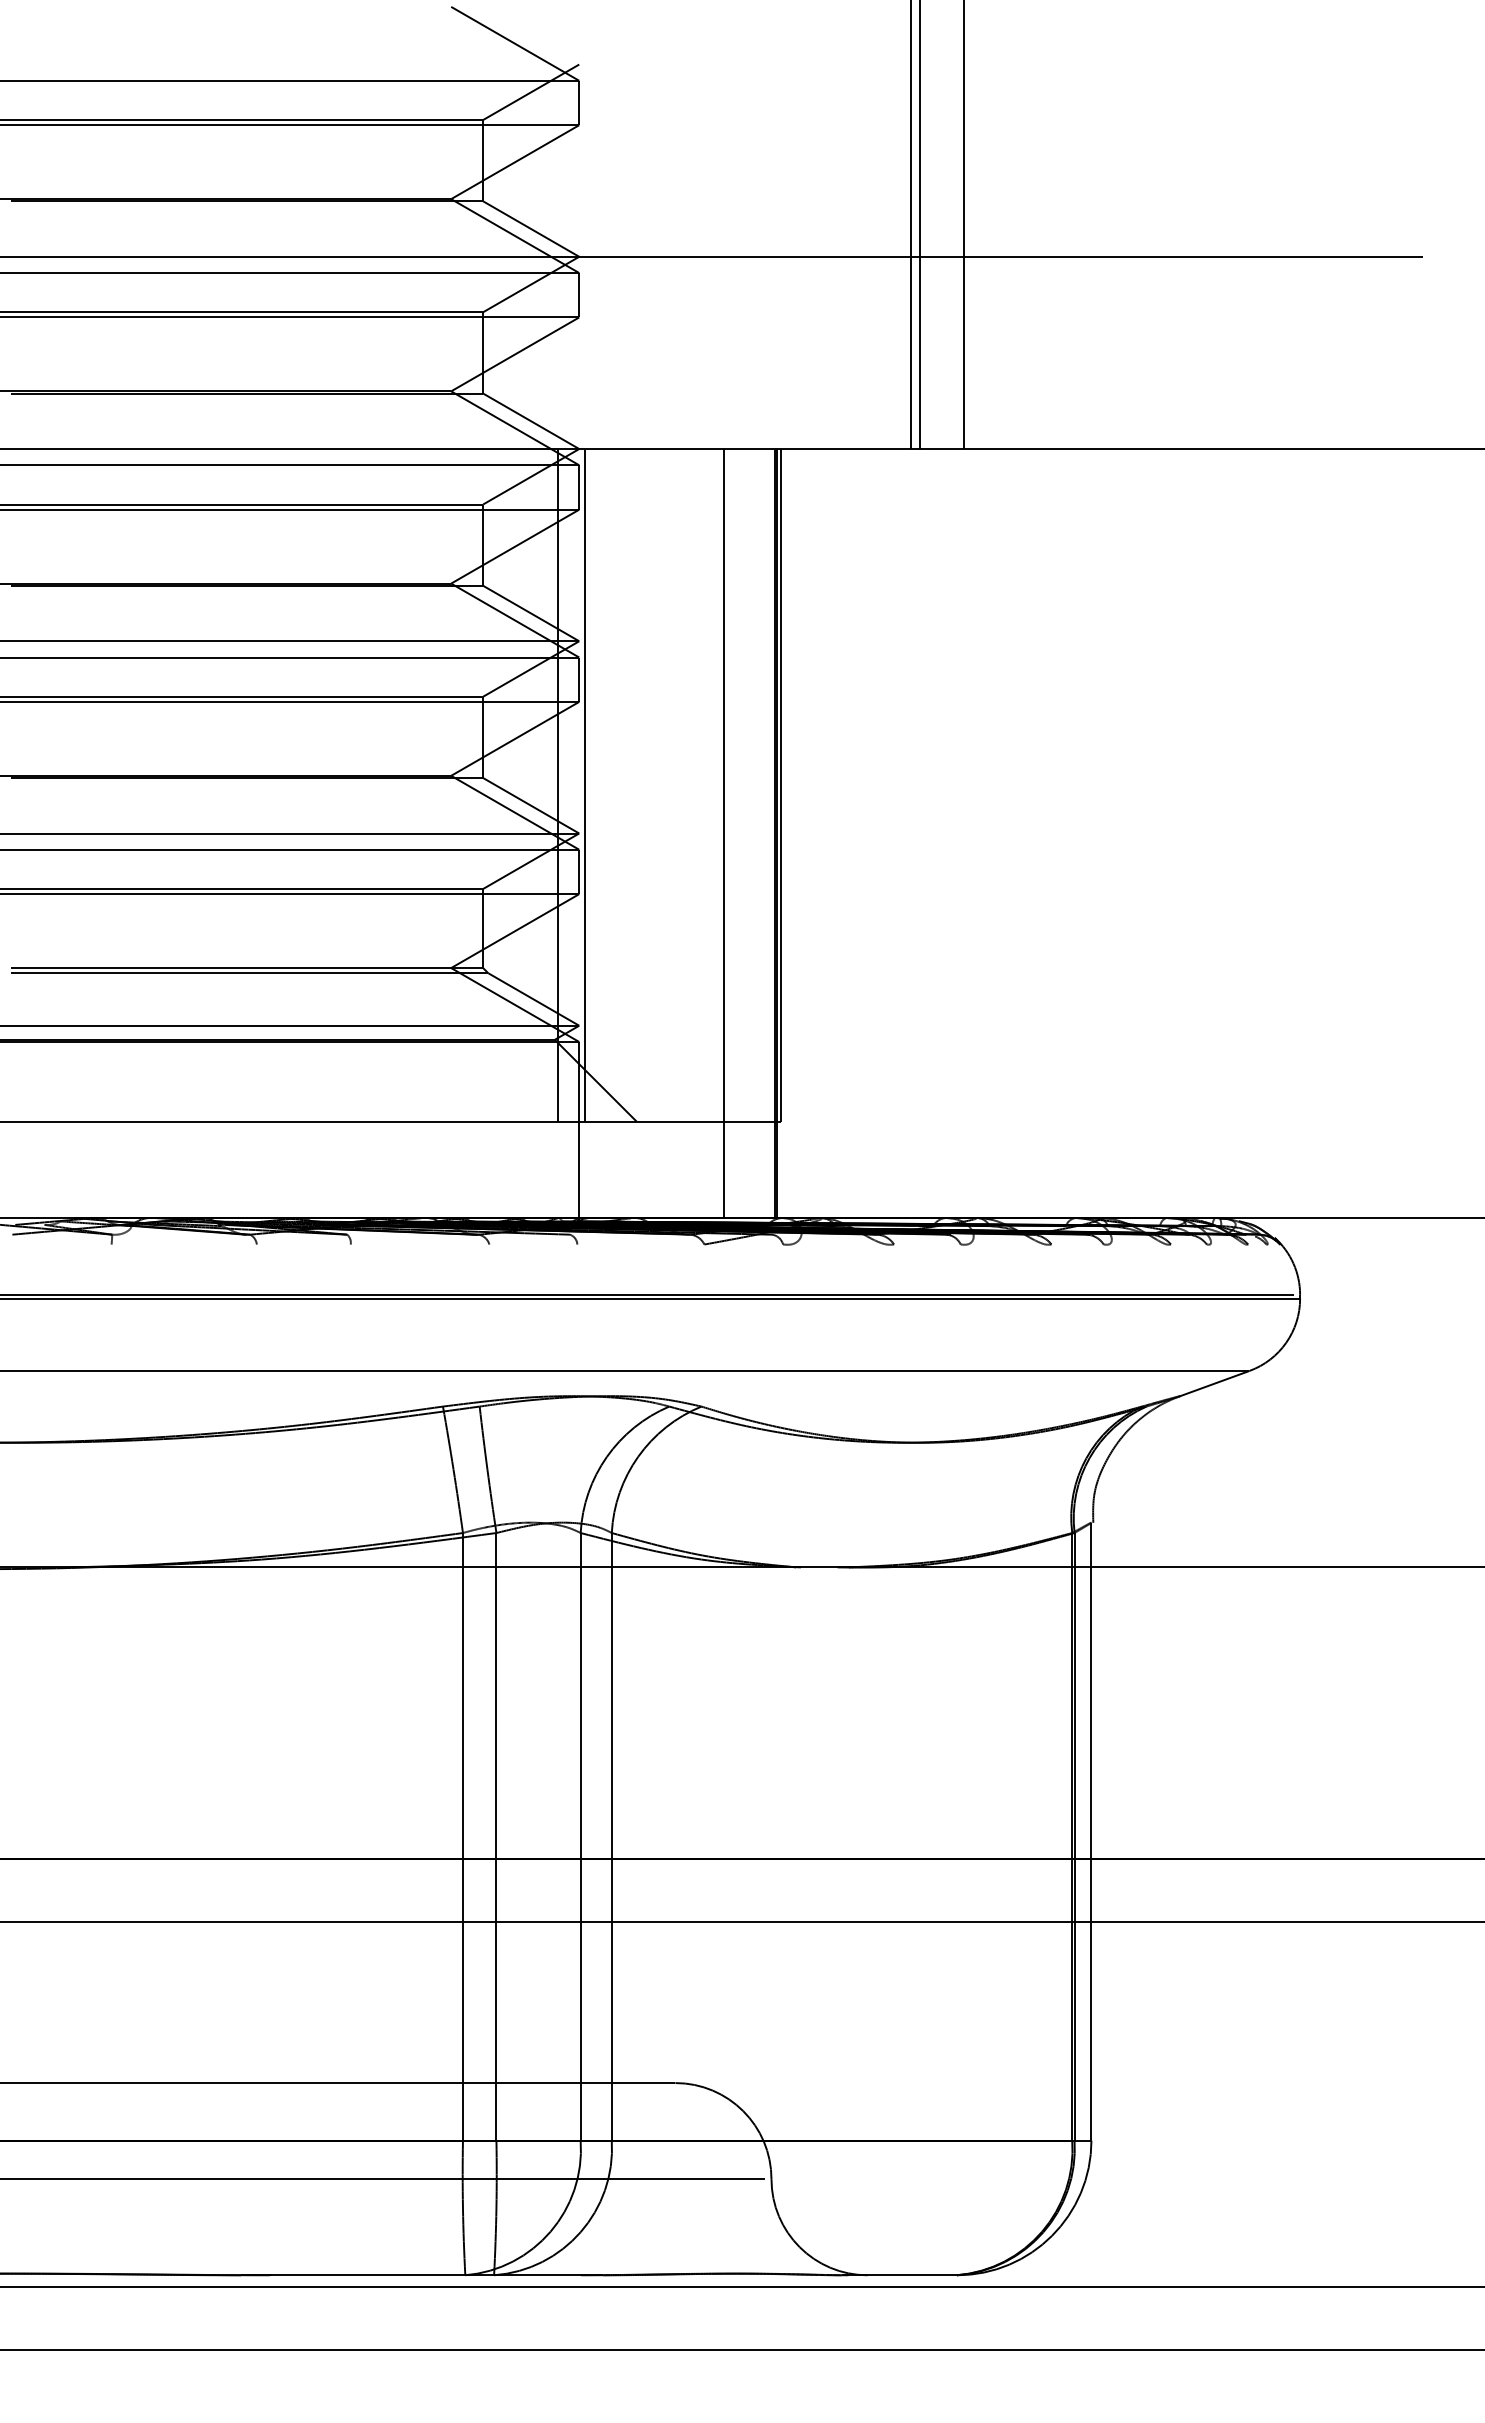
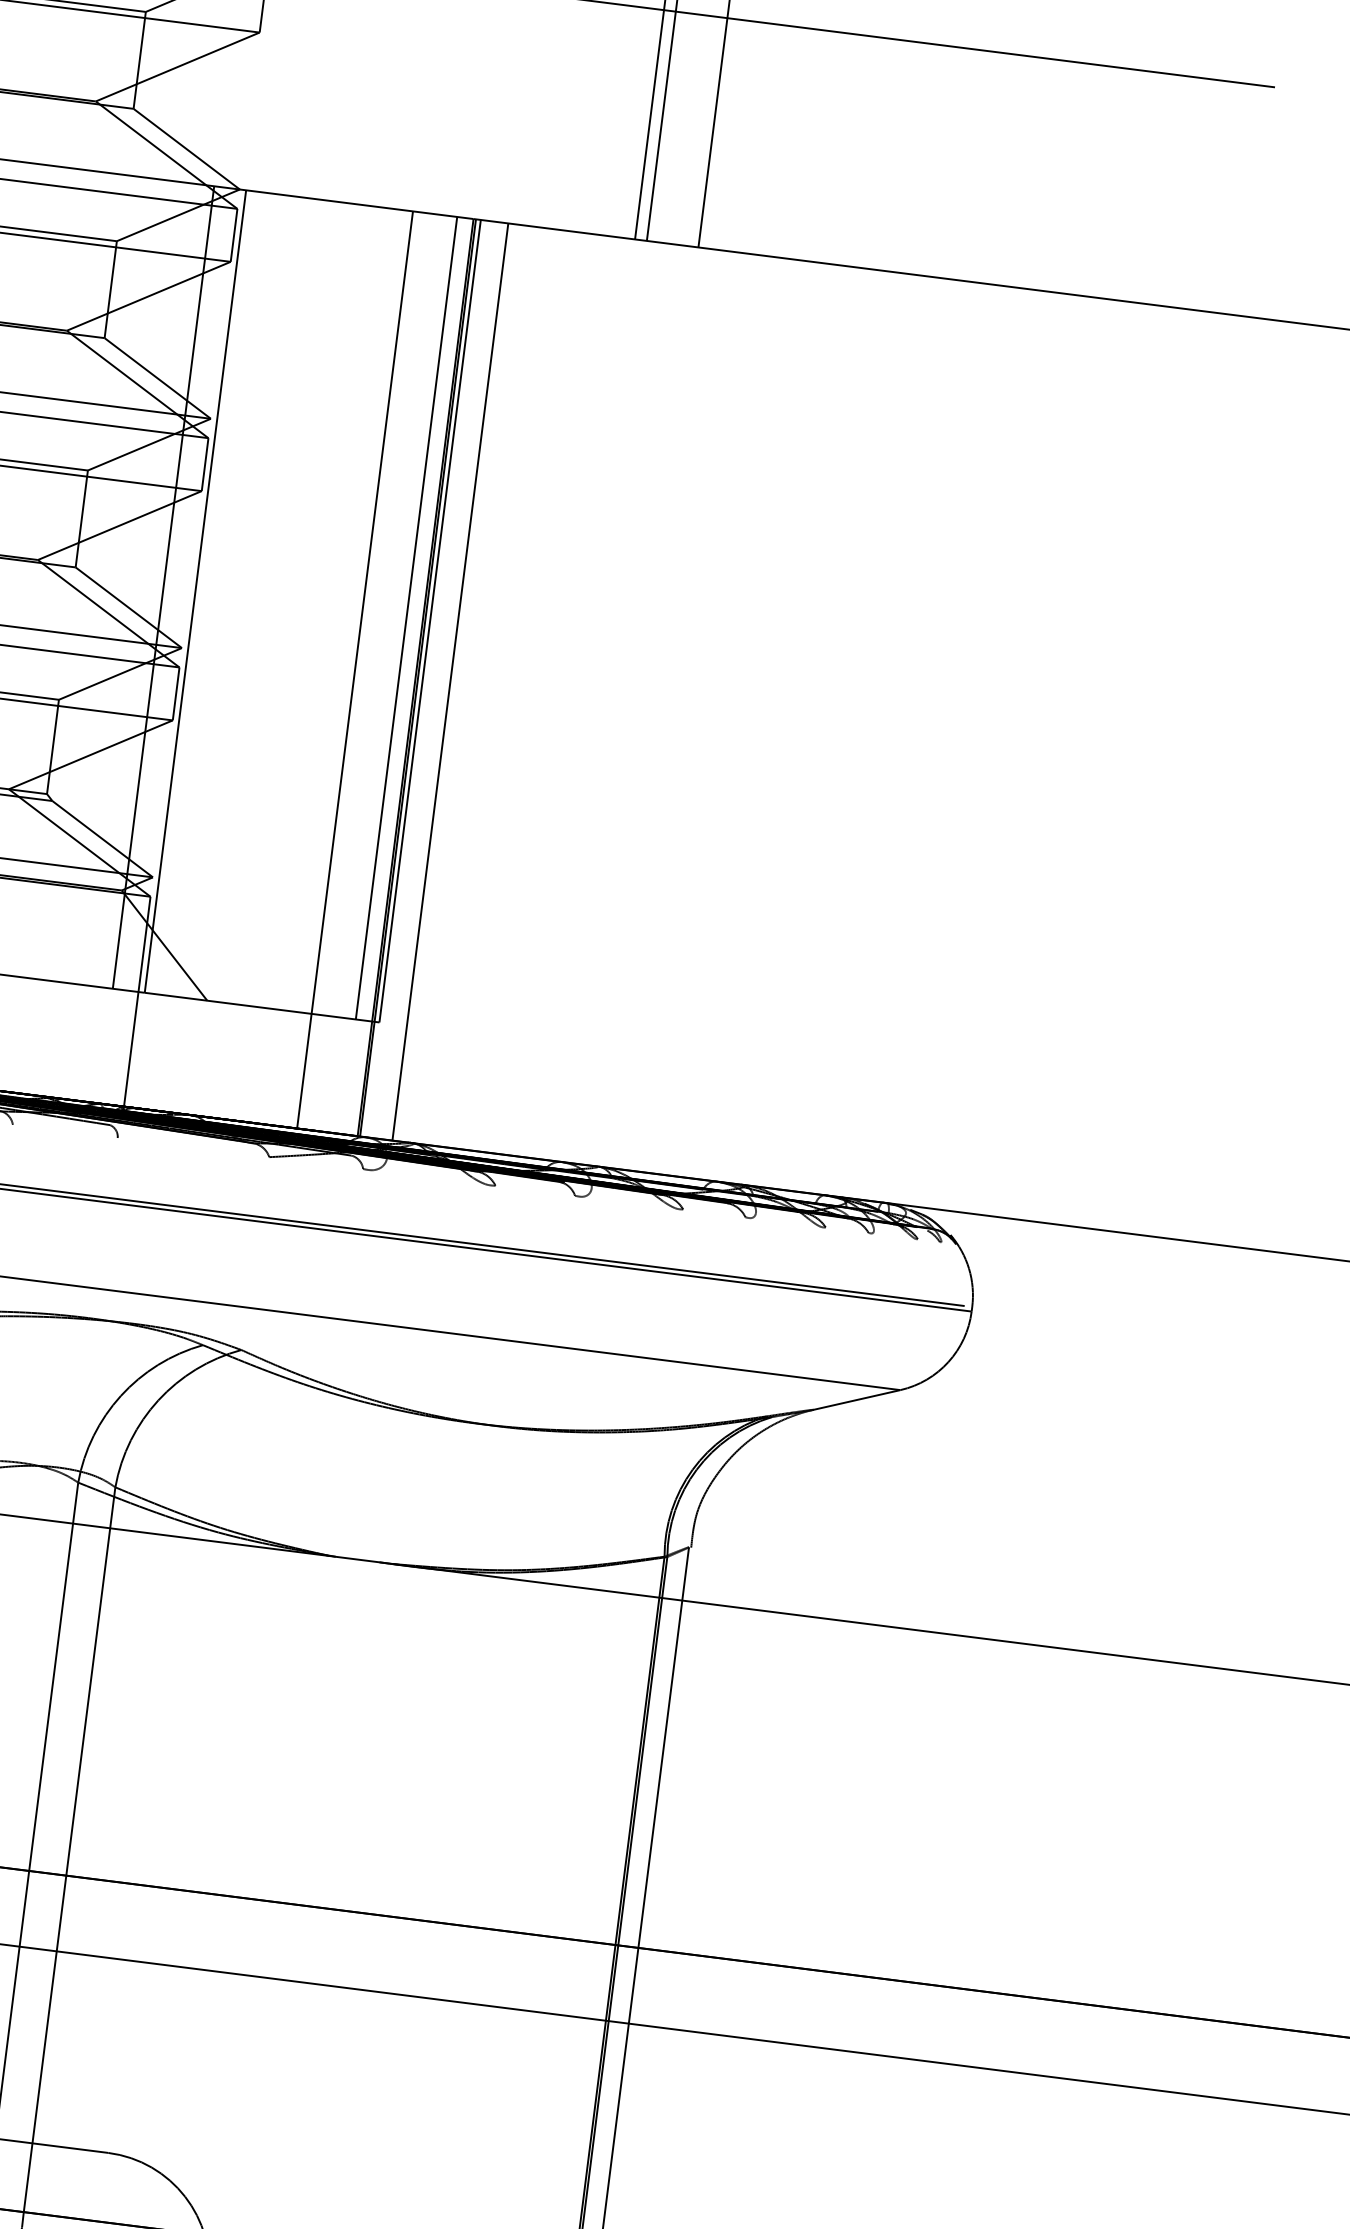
line: (761, 785) -> (406, 618), added
line: (804, 833) -> (450, 682), added

